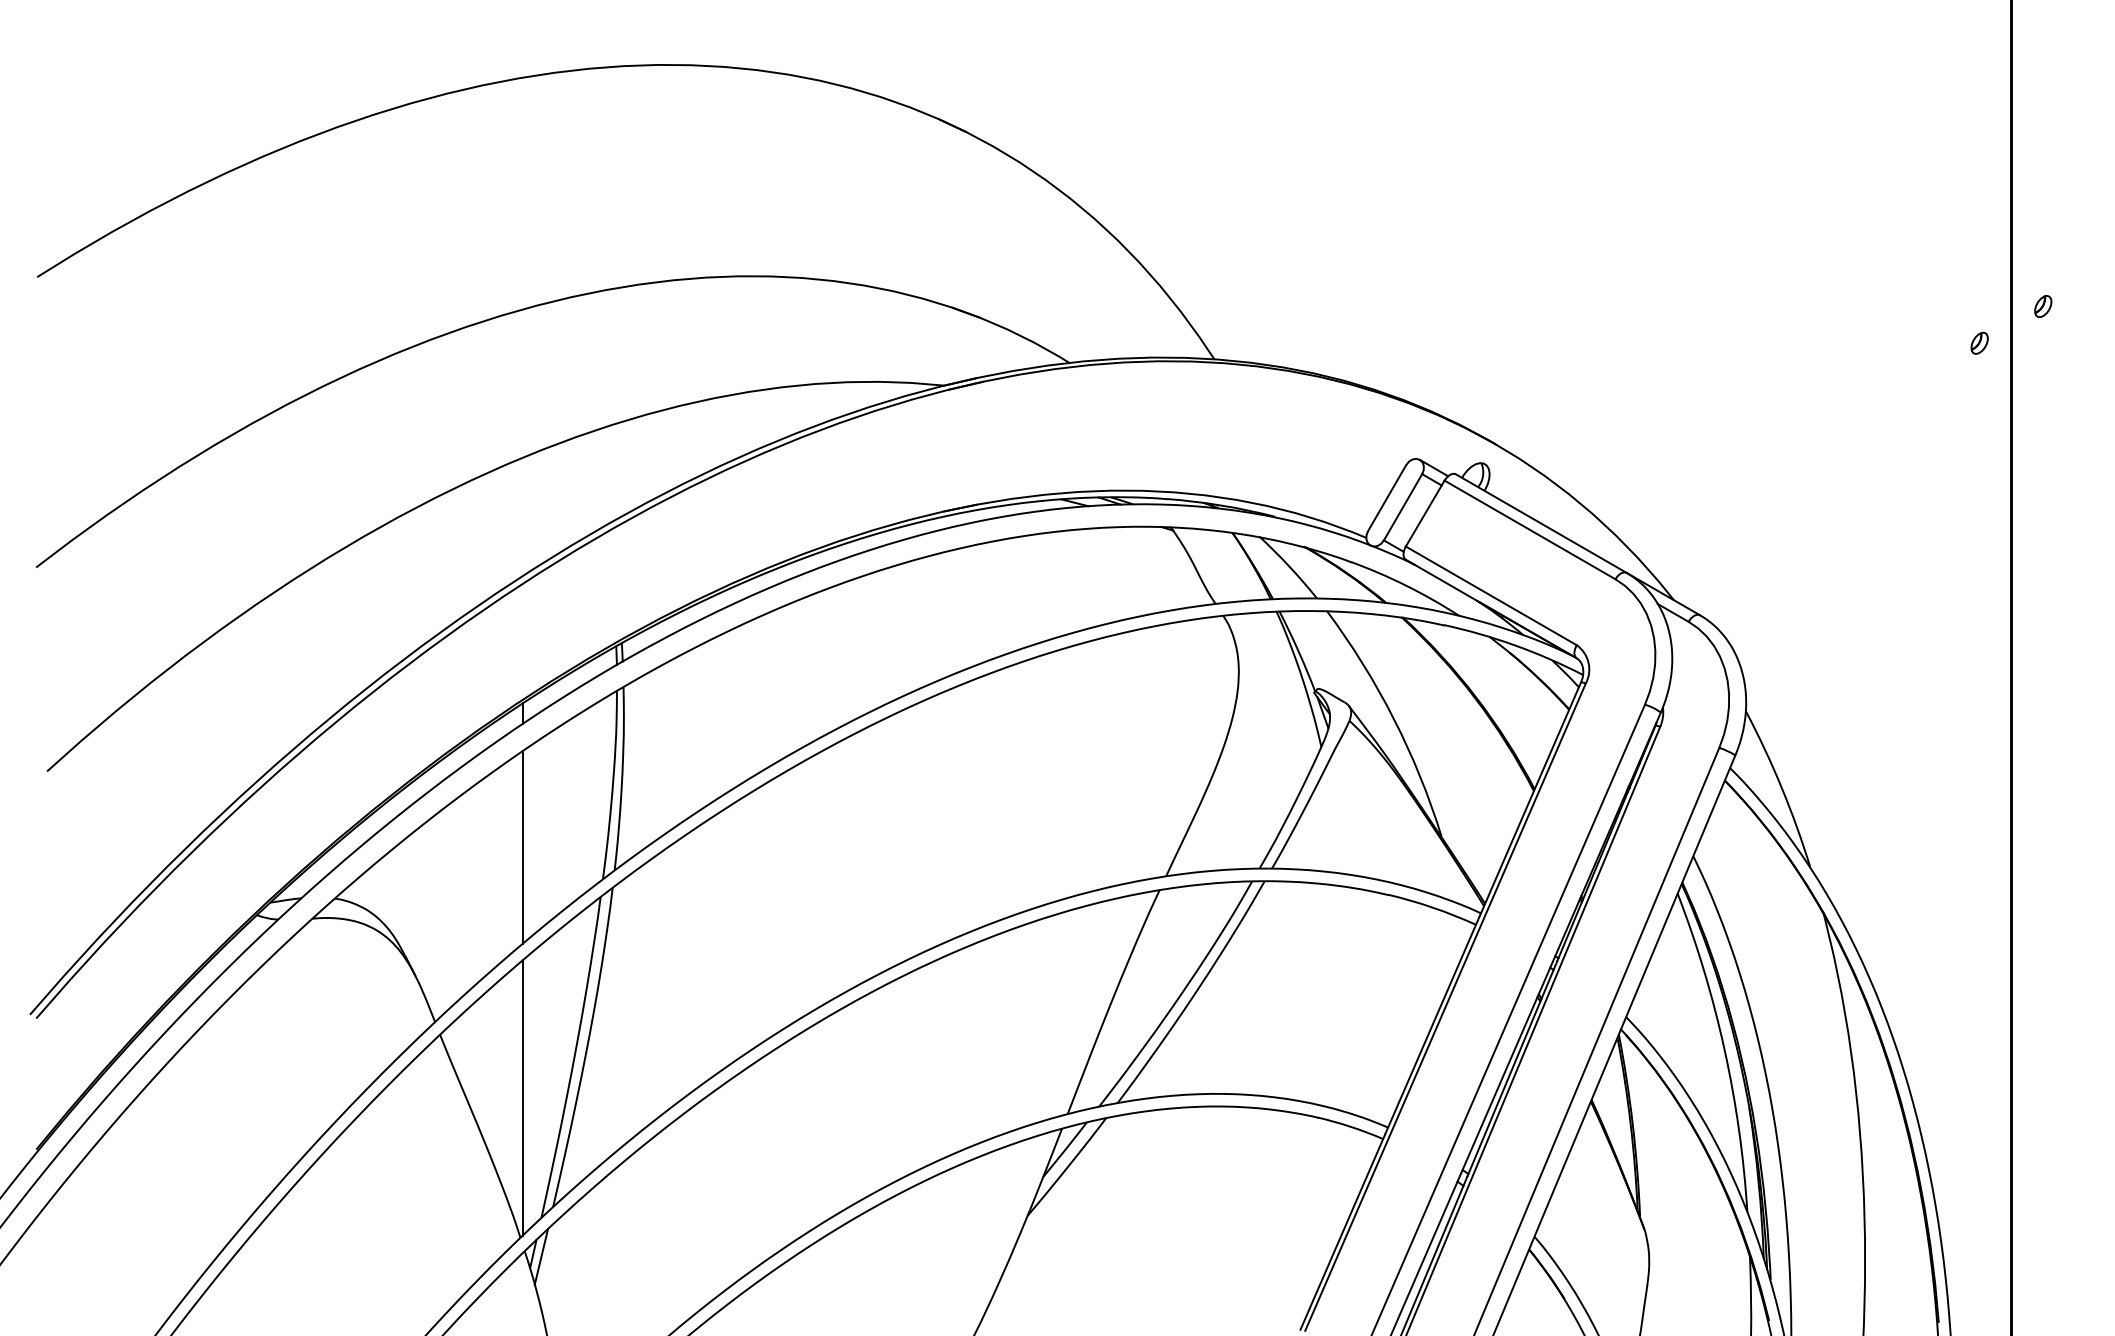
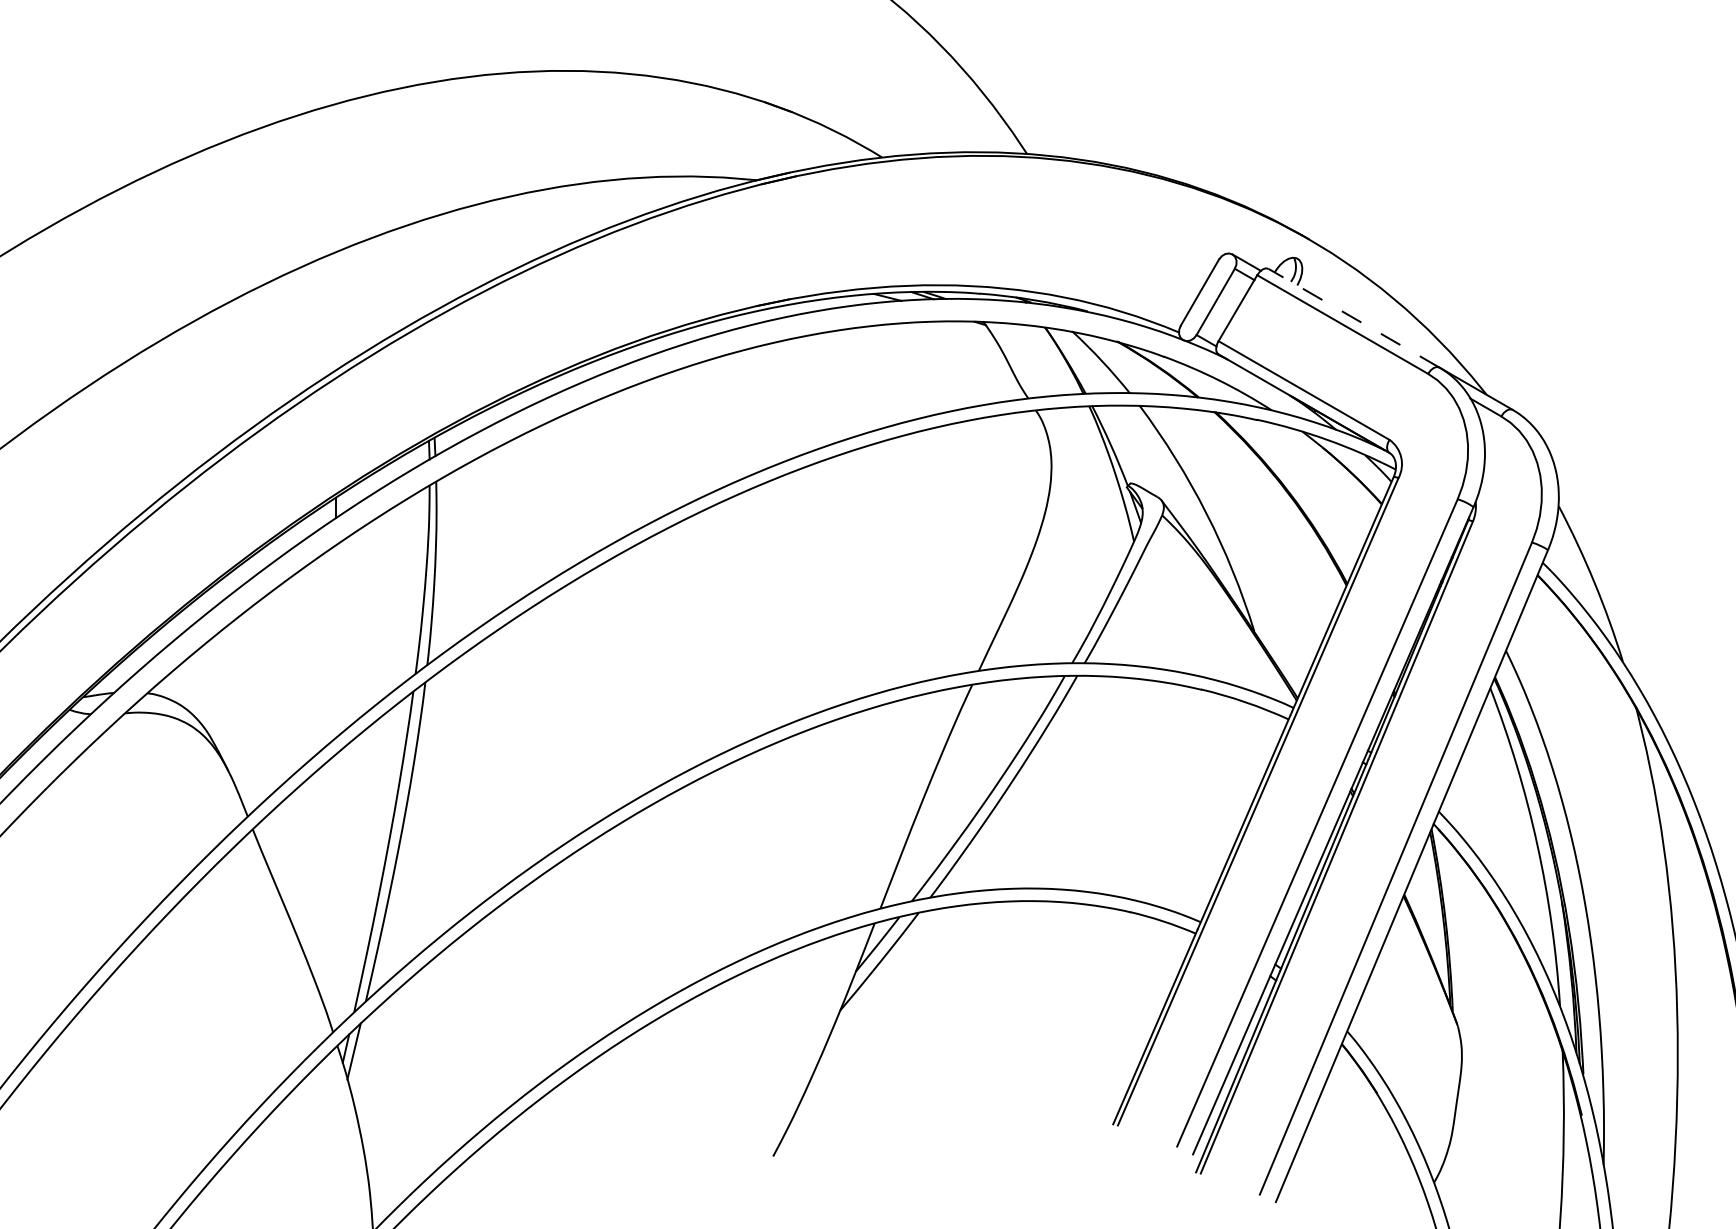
line: (1541, 523) -> (1354, 318), solid -> dashed
line: (522, 847) -> (335, 642), removed
line: (522, 1097) -> (335, 892), removed

